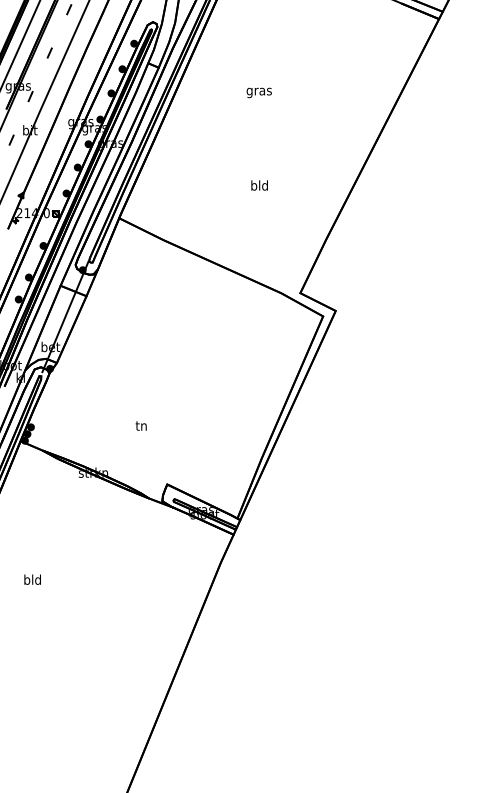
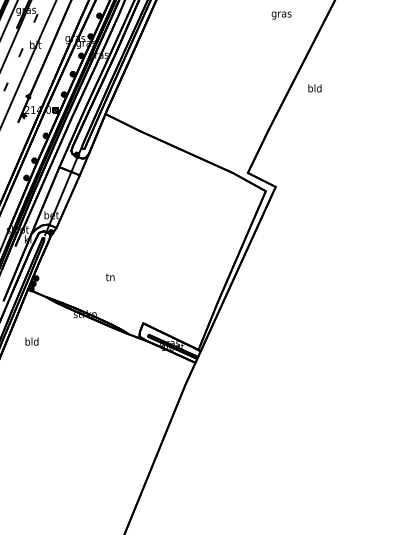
text: (258, 92) -> (281, 15), moved
text: (259, 185) -> (314, 88), moved
text: (140, 425) -> (109, 276), moved
text: (32, 579) -> (31, 341), moved

